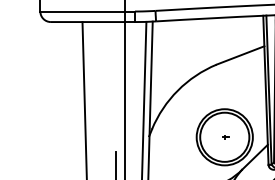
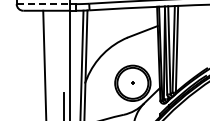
line: (82, 12) -> (43, 4), solid -> dashed

